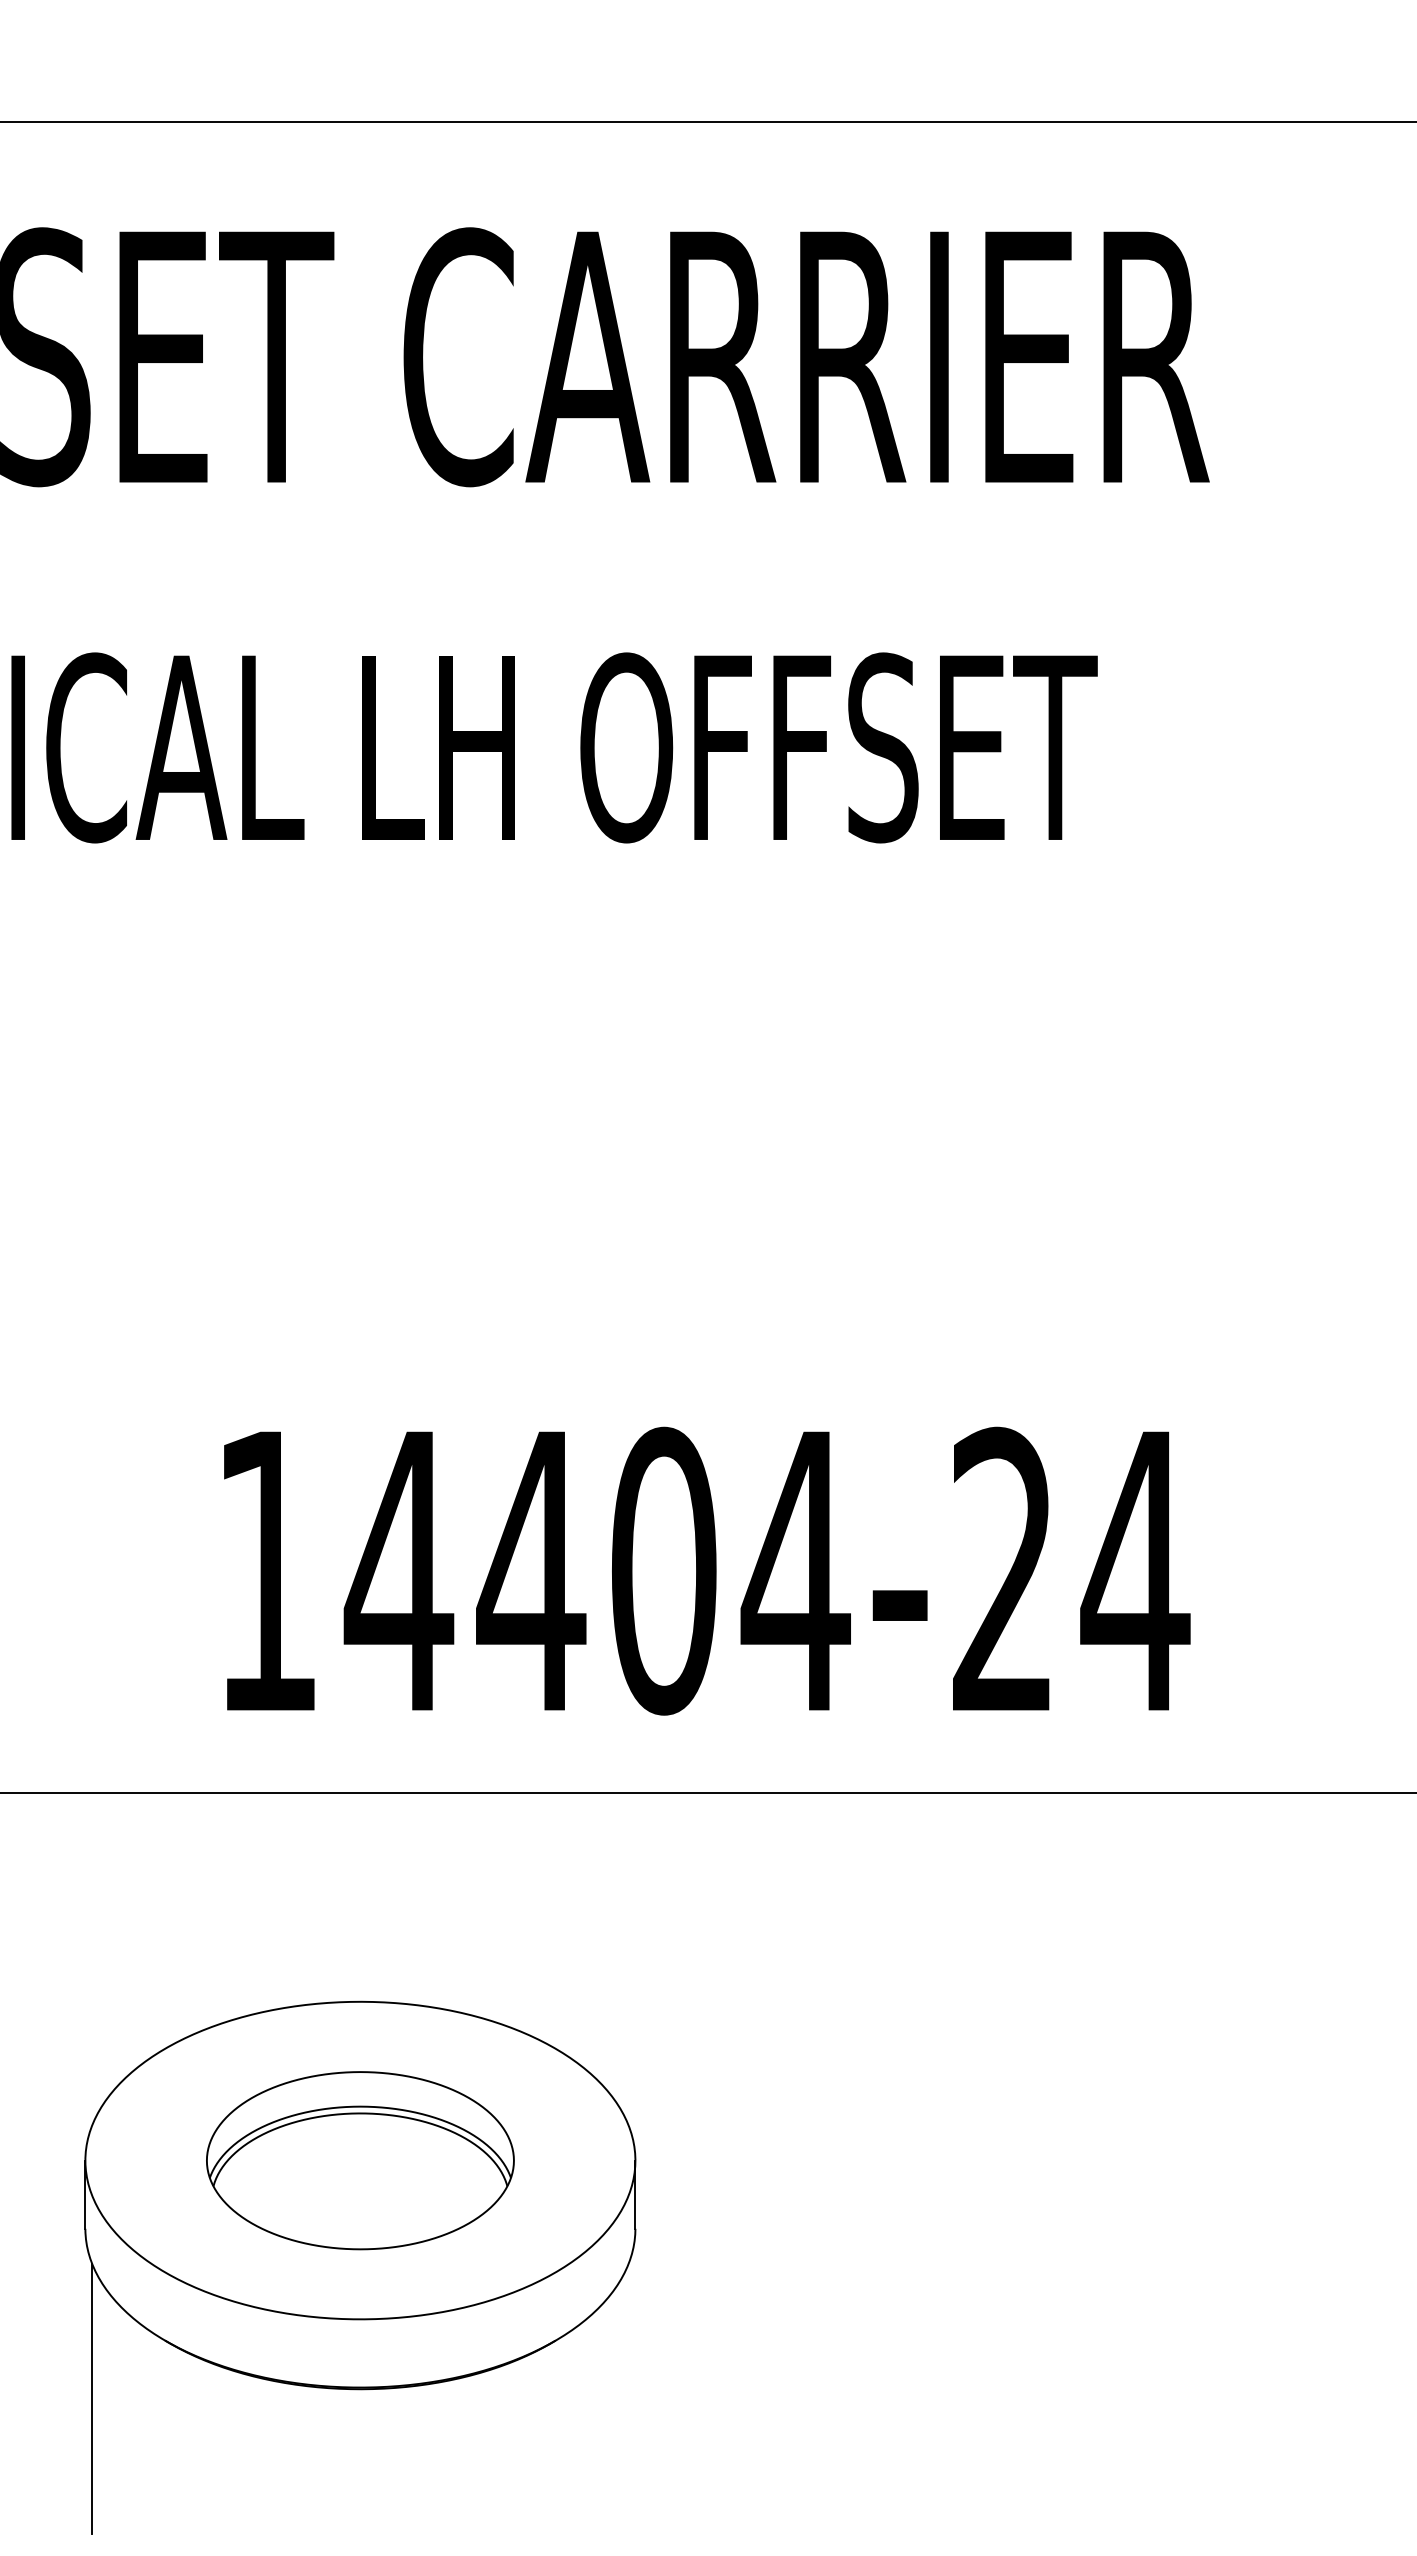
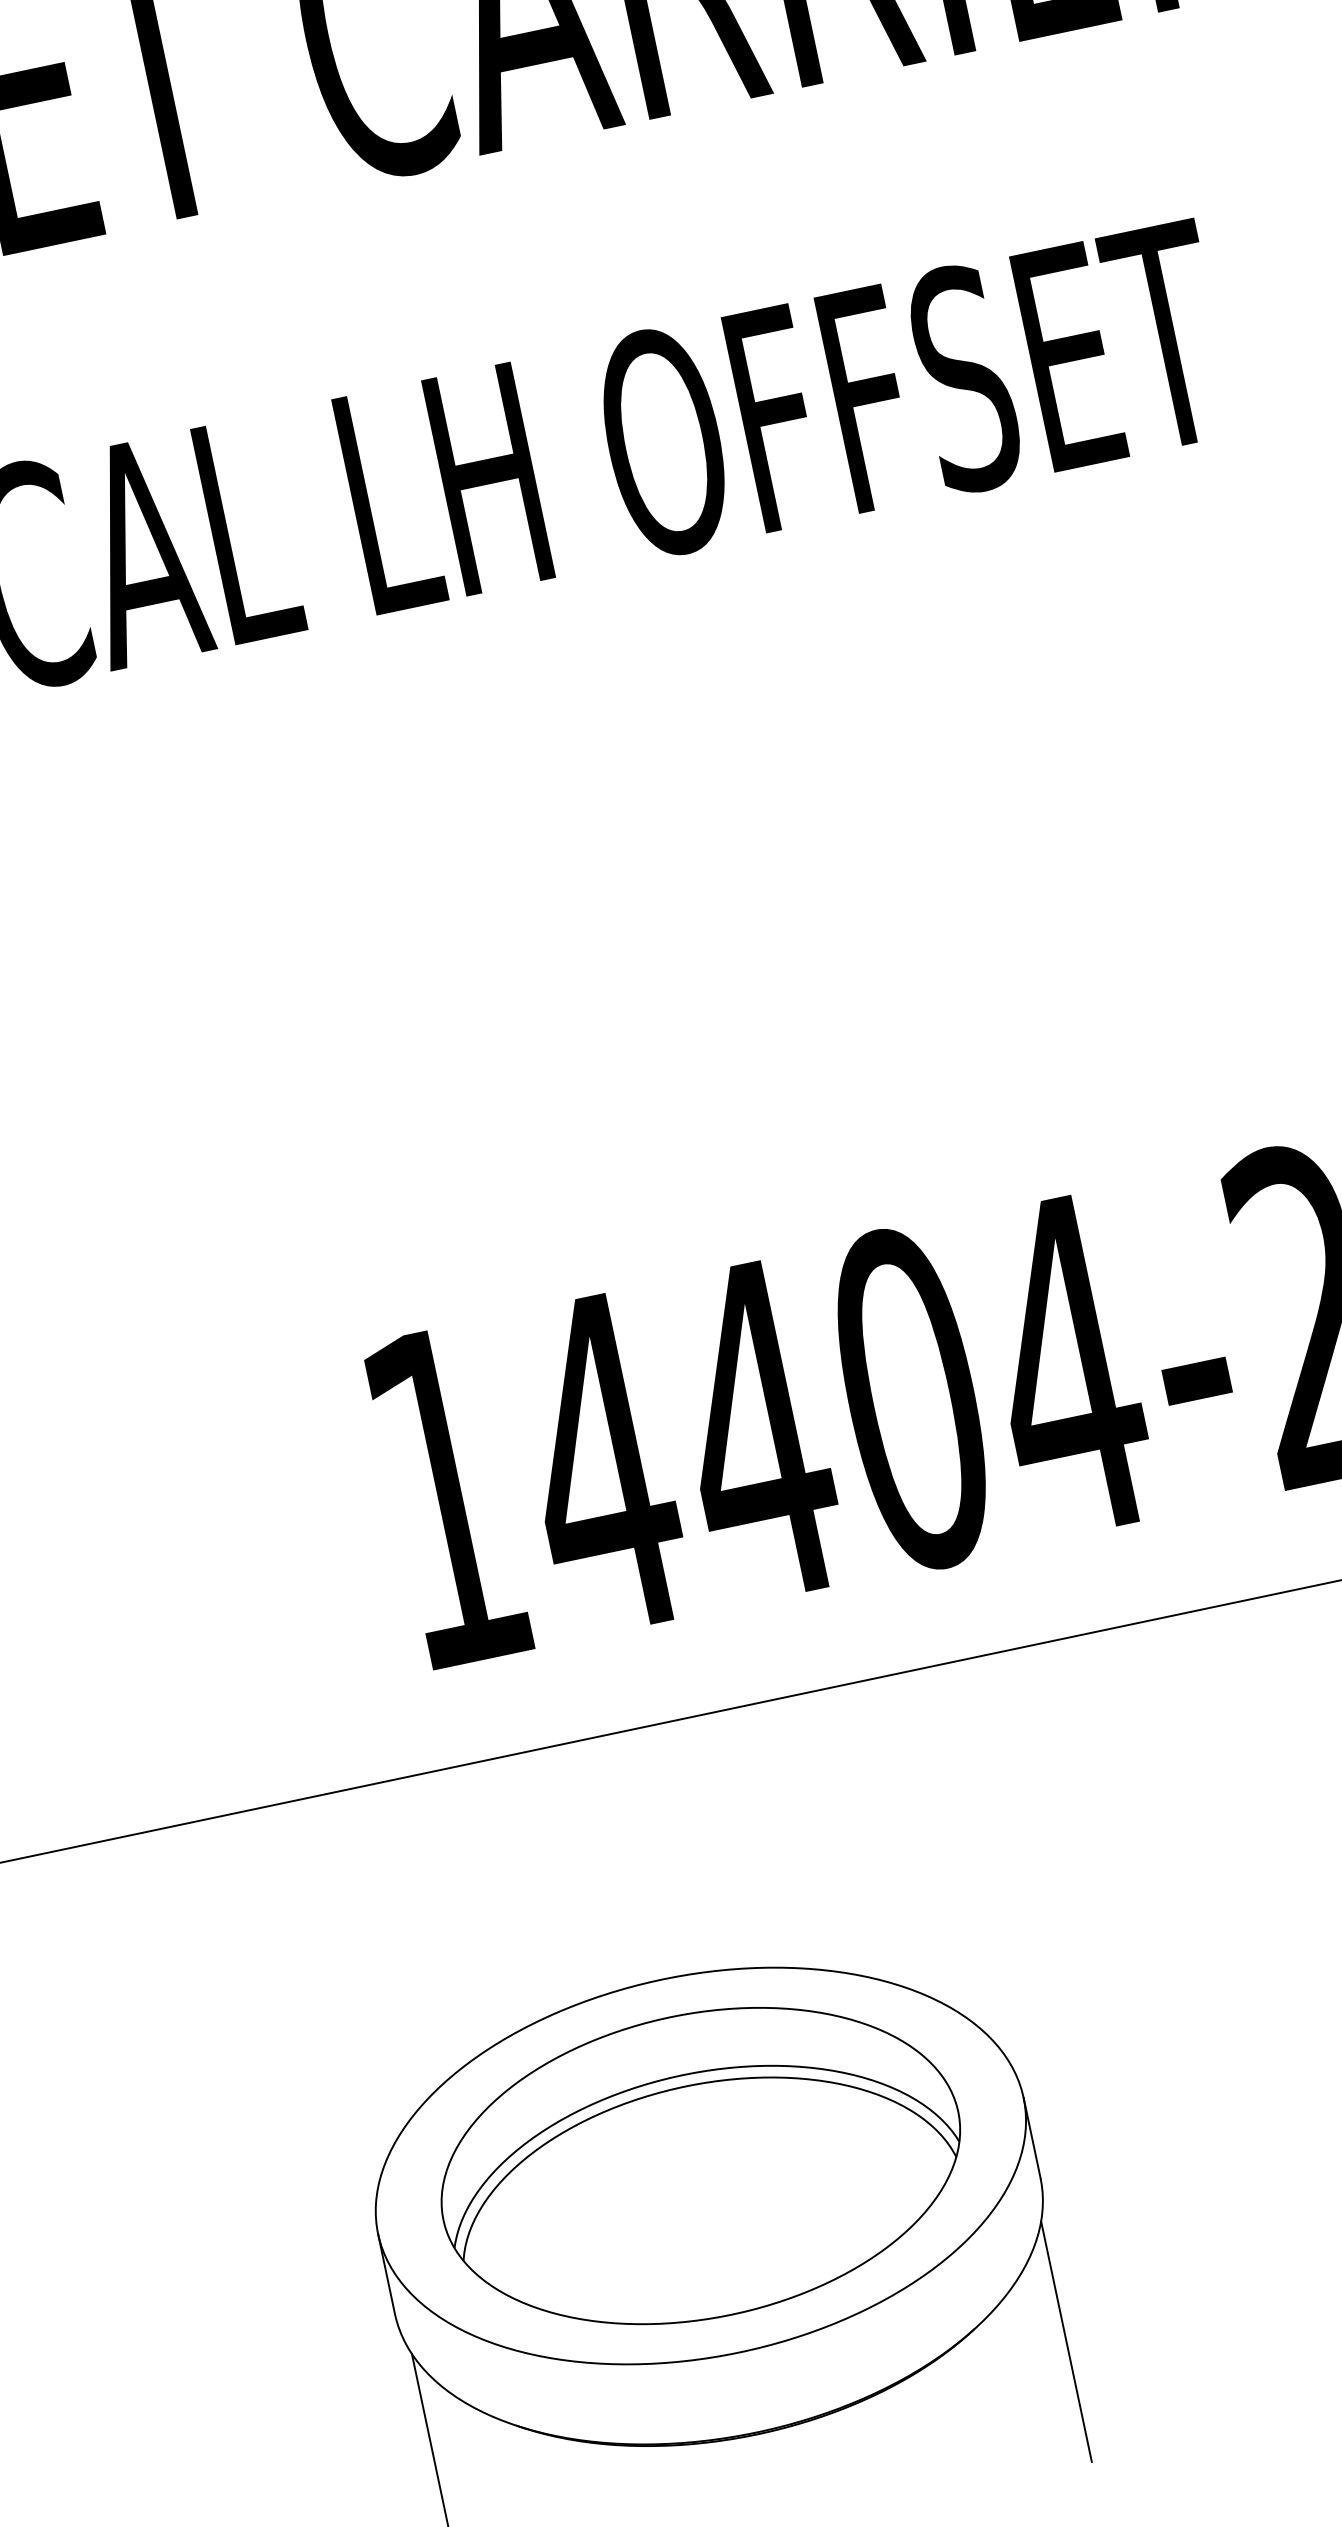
part: (360, 2160) -> (700, 2165), size x1.43
line: (628, 2366) -> (1066, 2341), added

